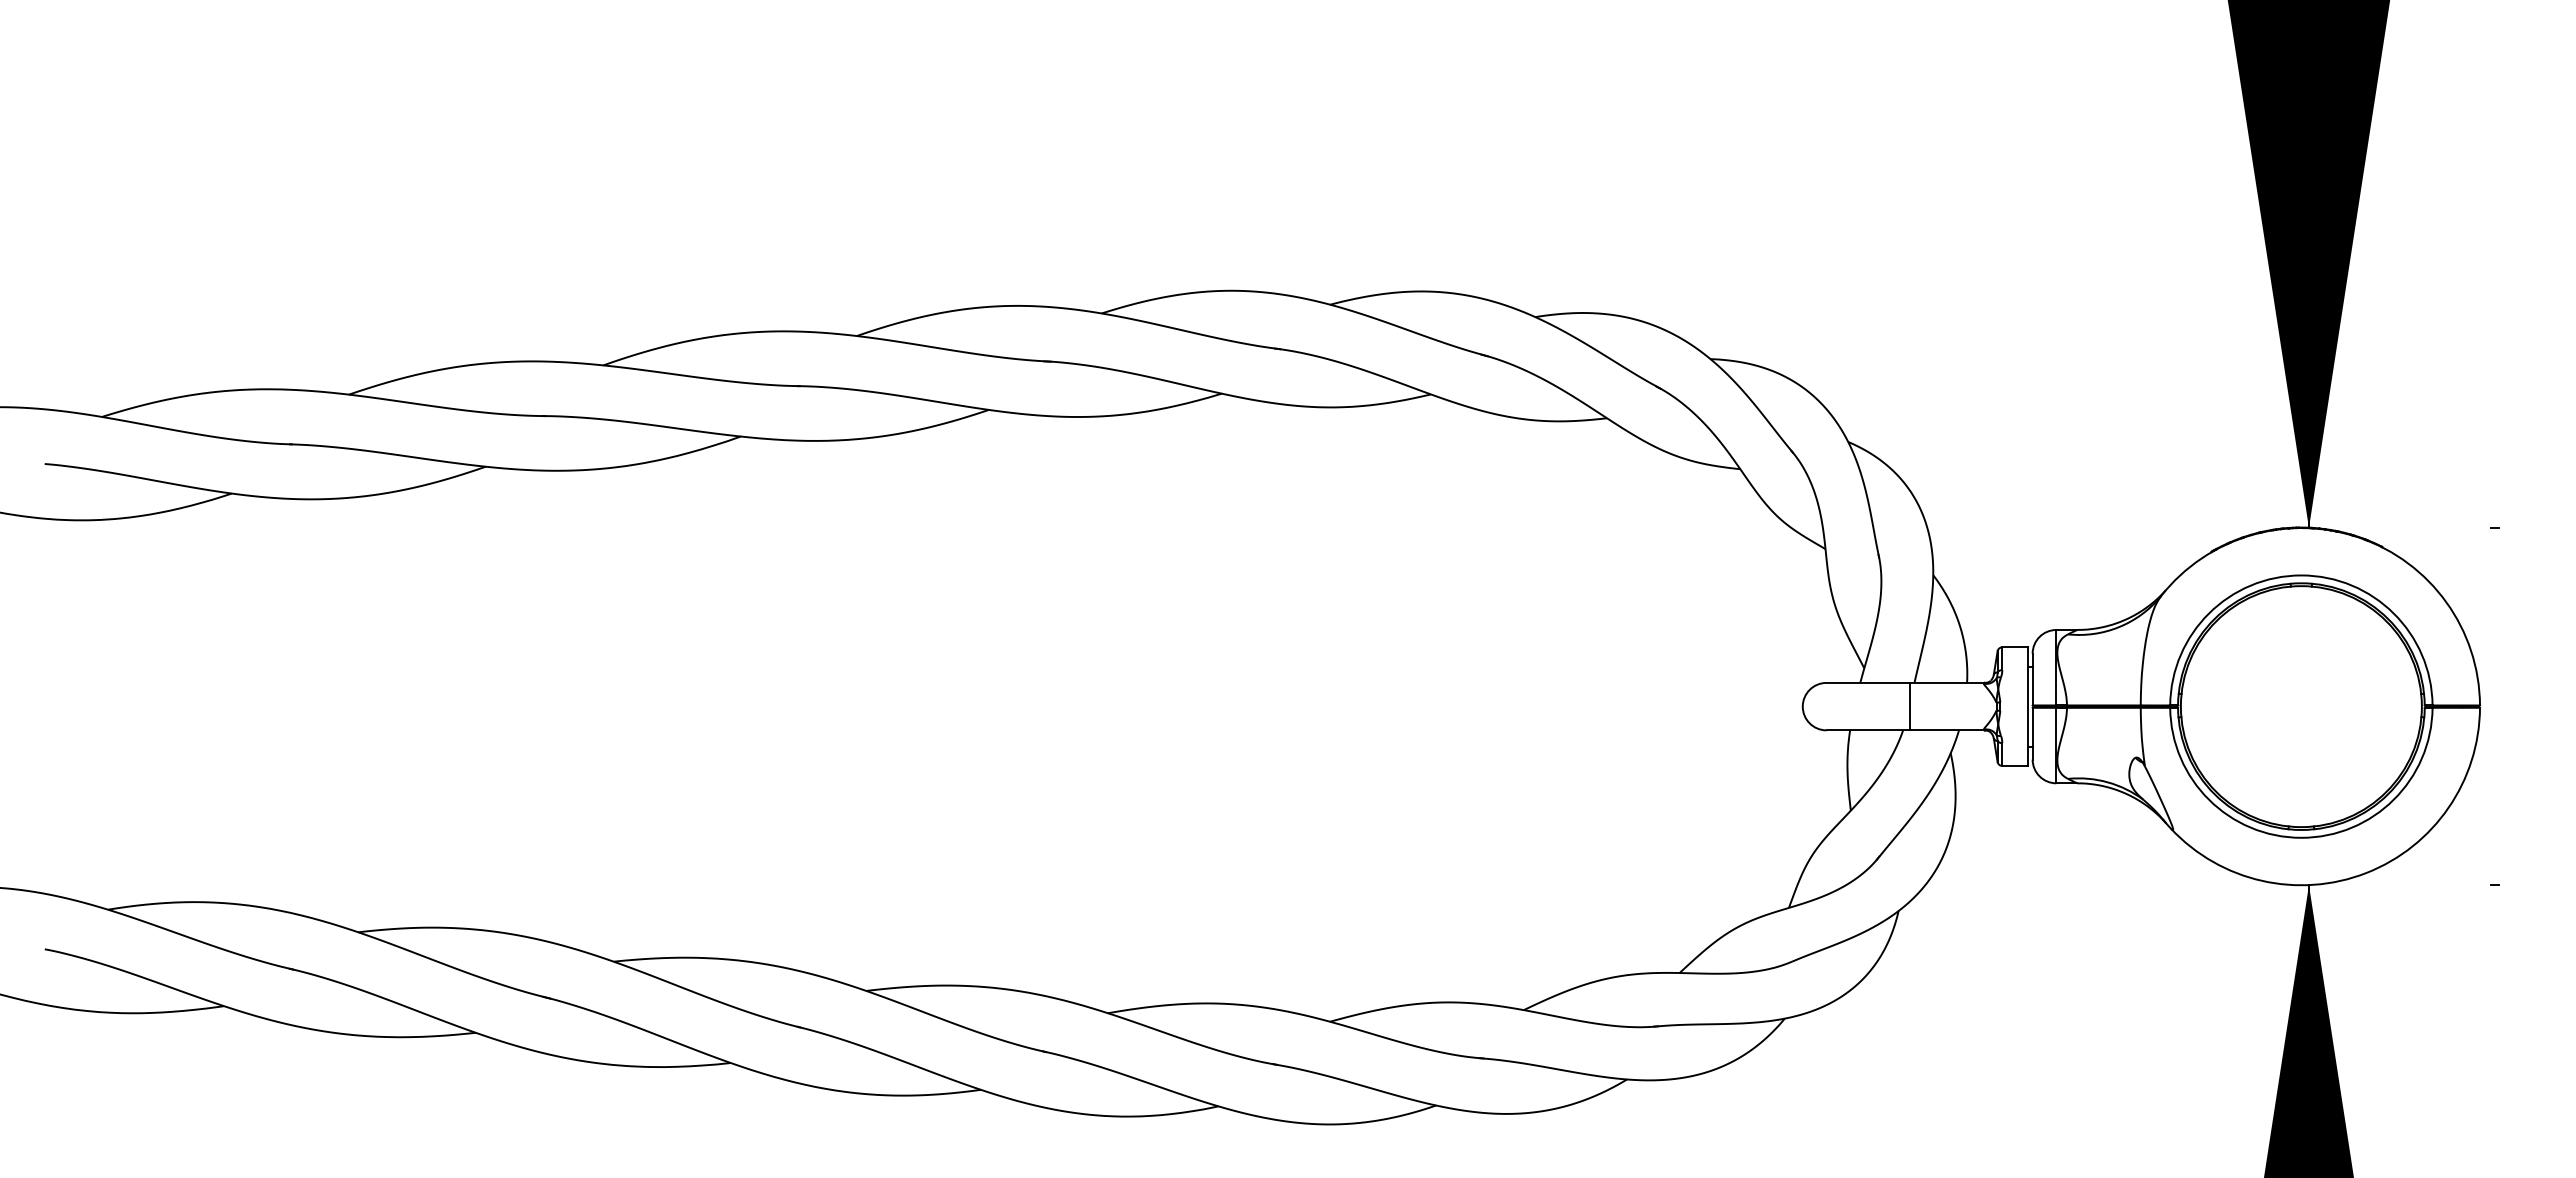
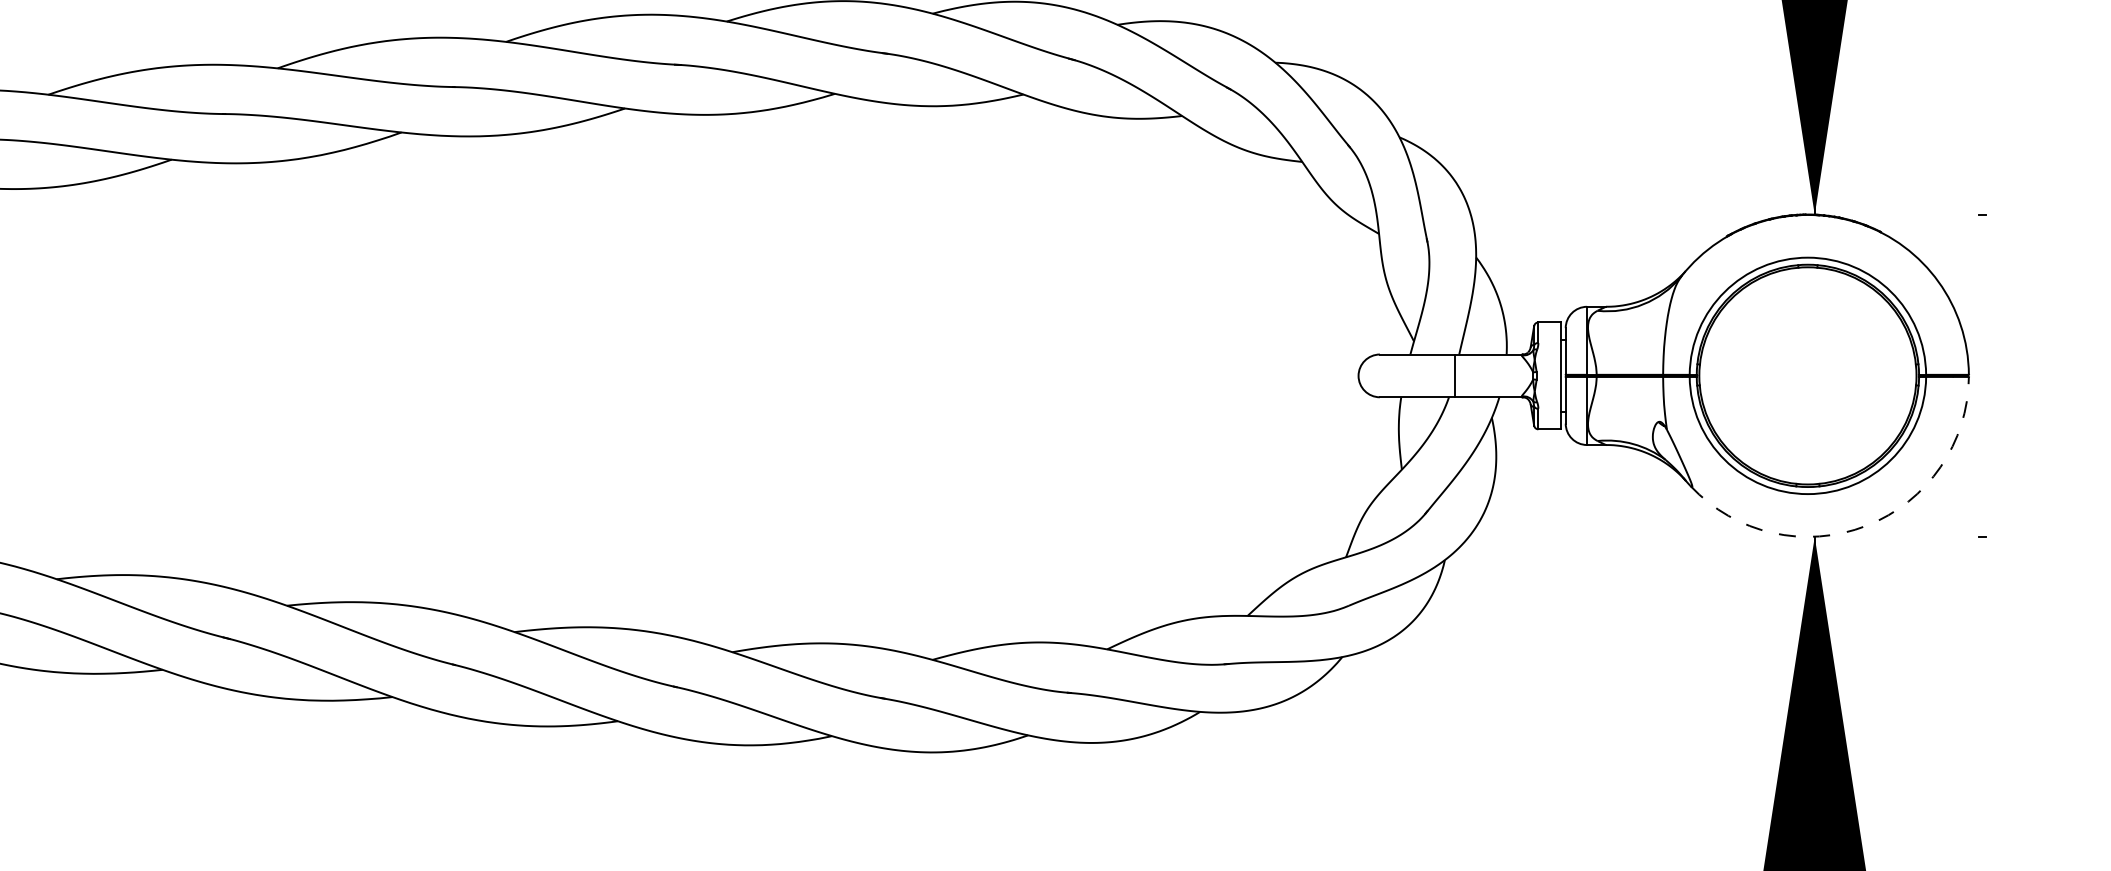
arc: (2366, 872) -> (1866, 525), solid -> dashed

